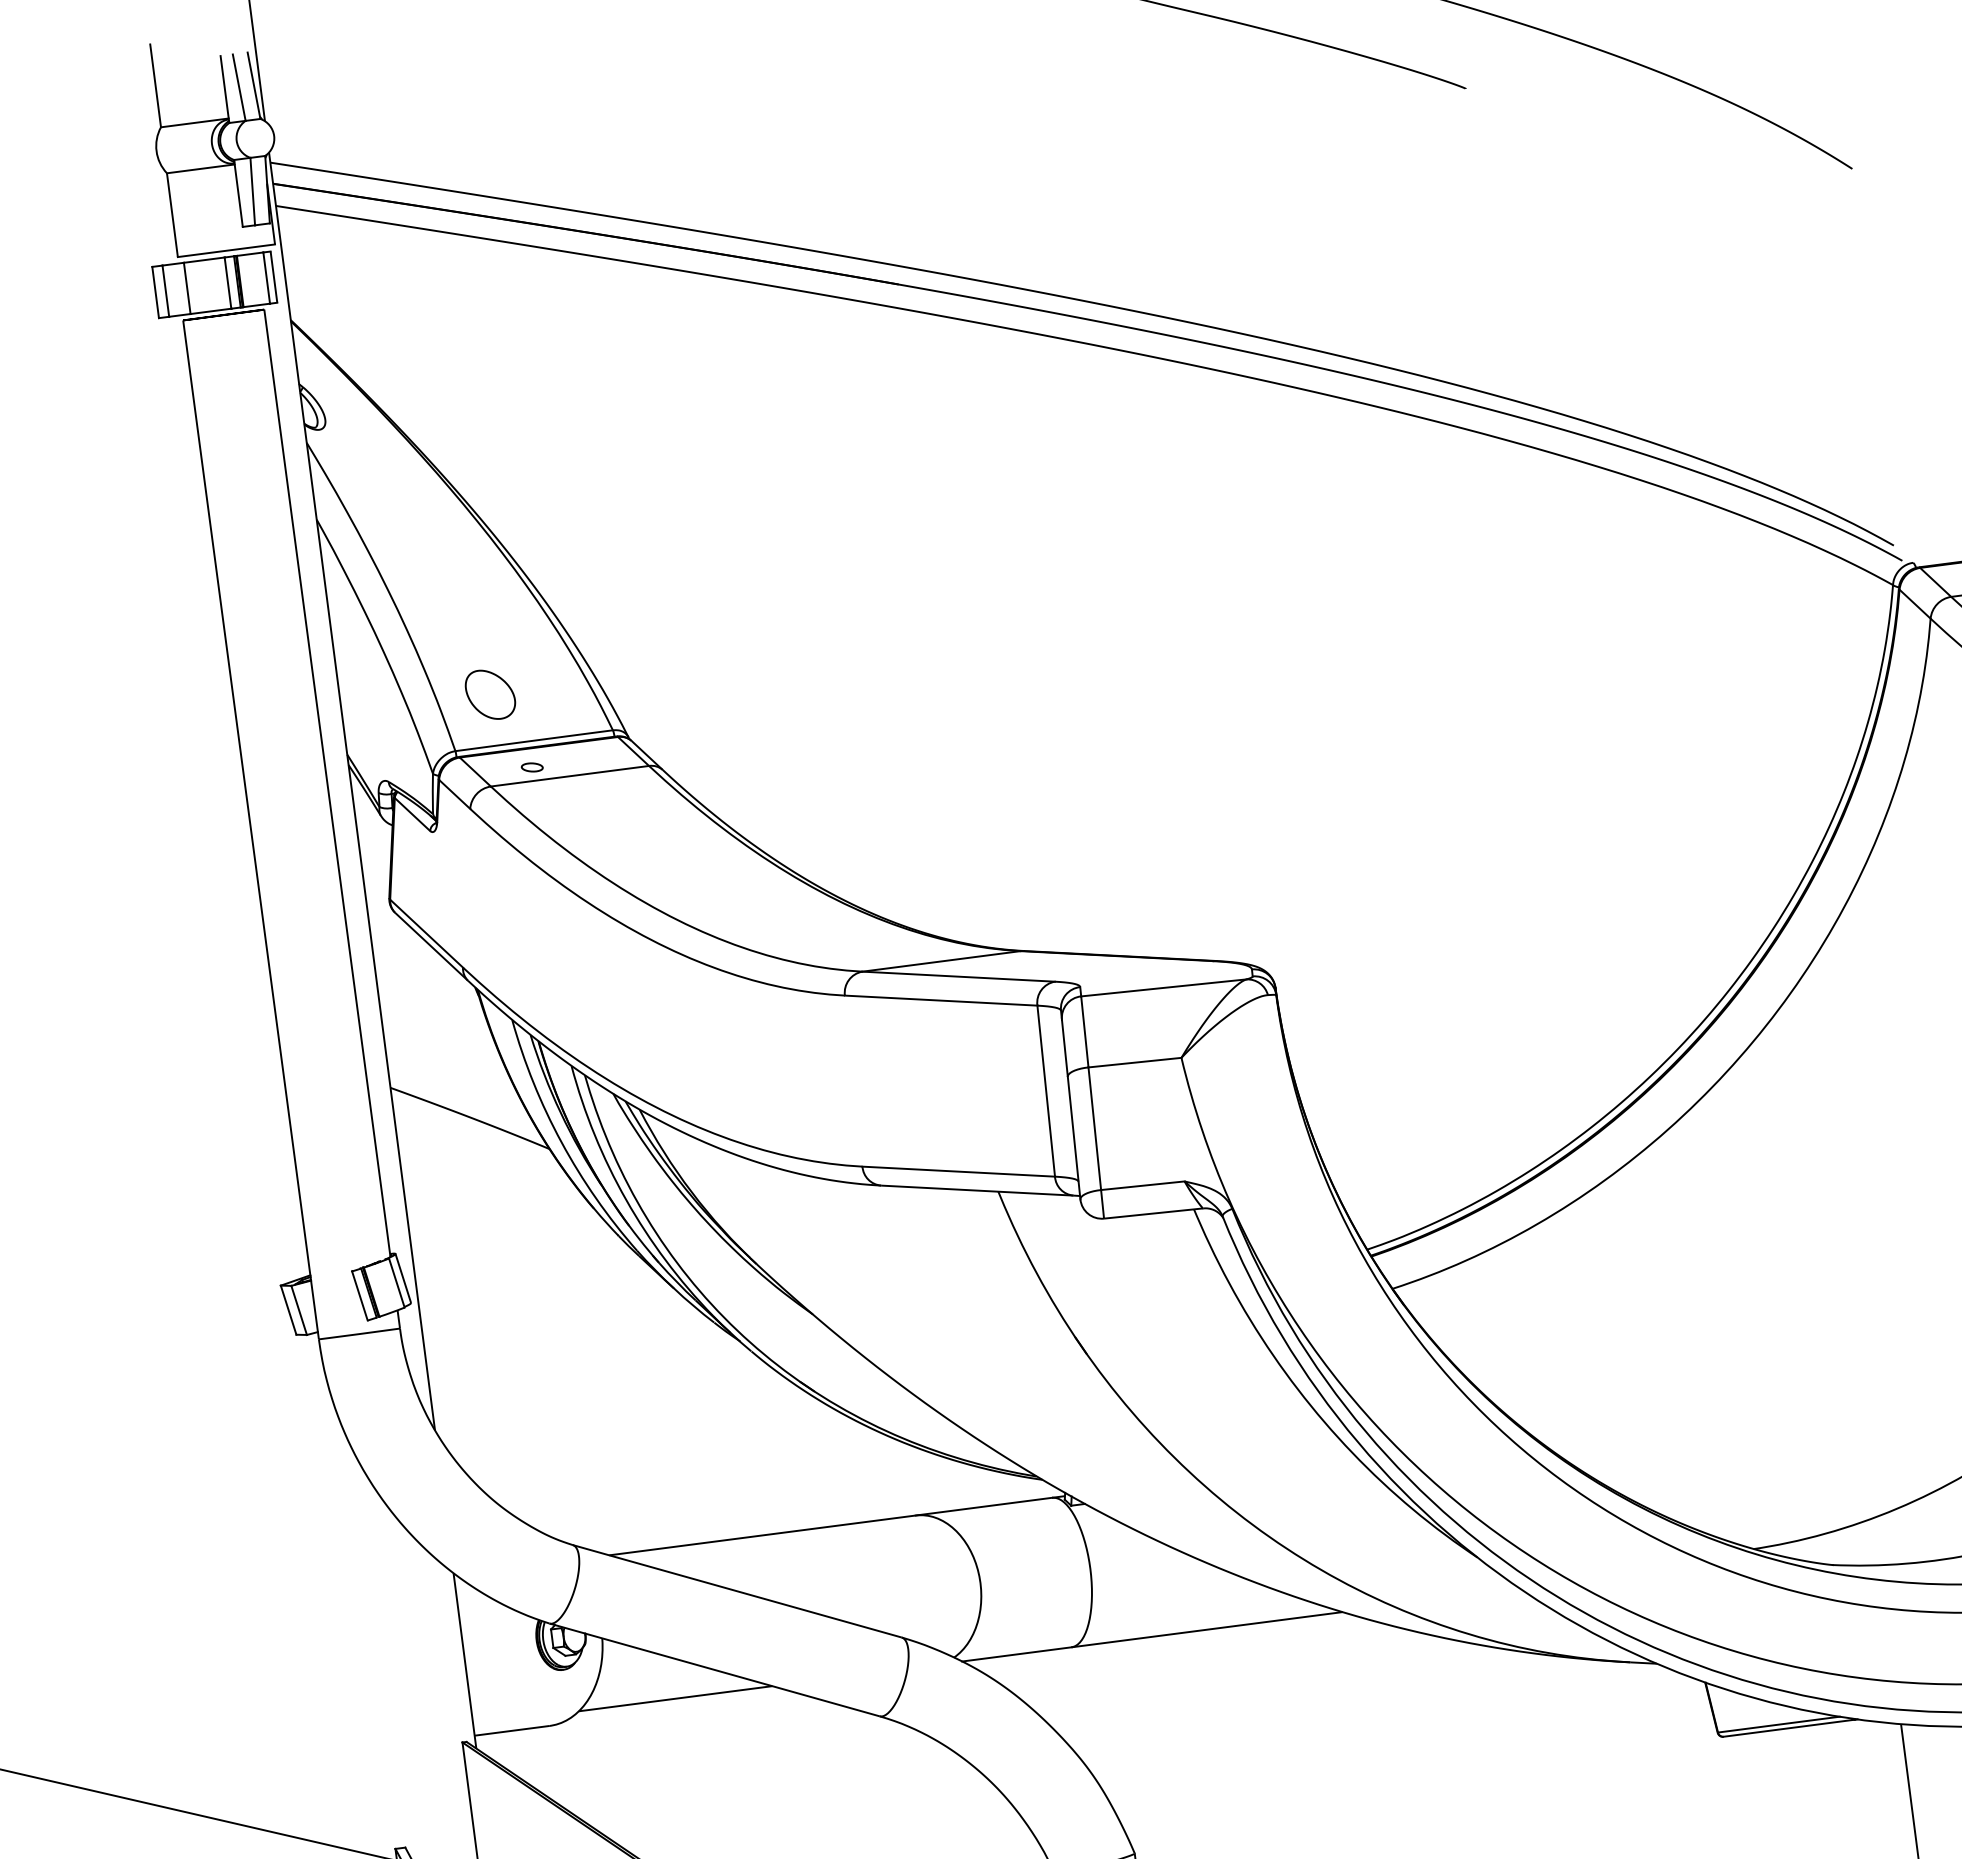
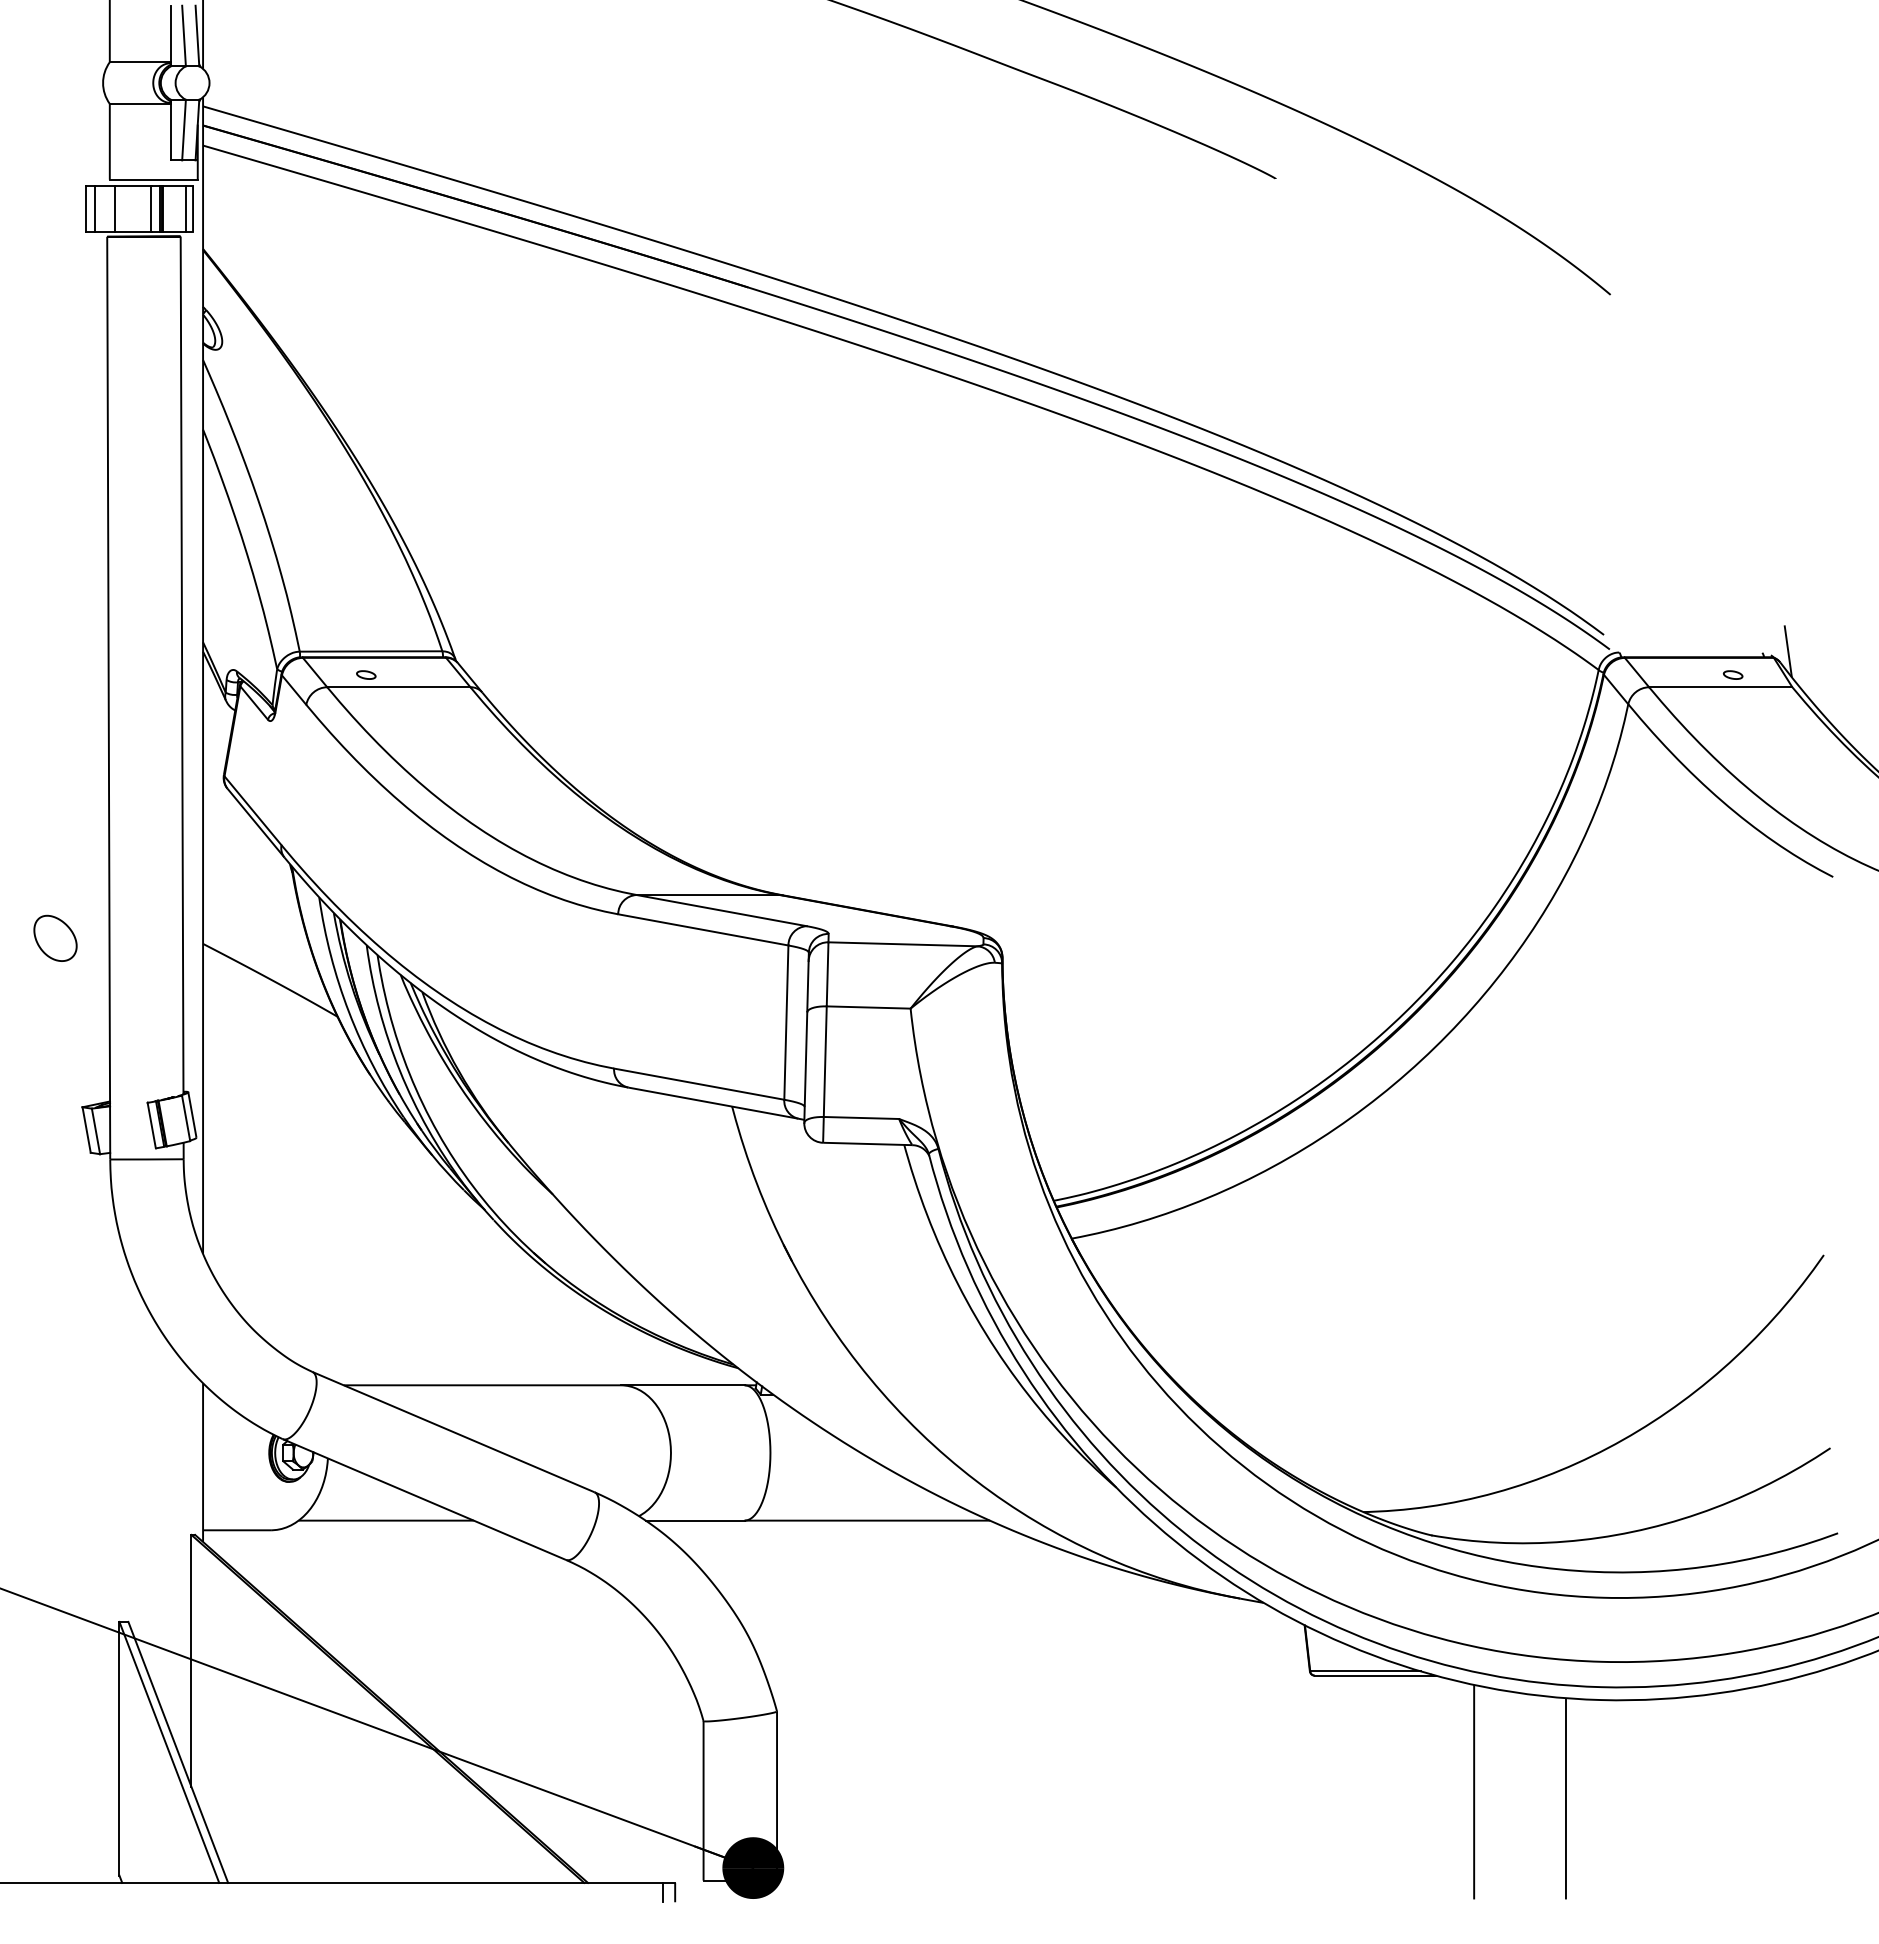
part: (490, 693) -> (55, 937), moved

